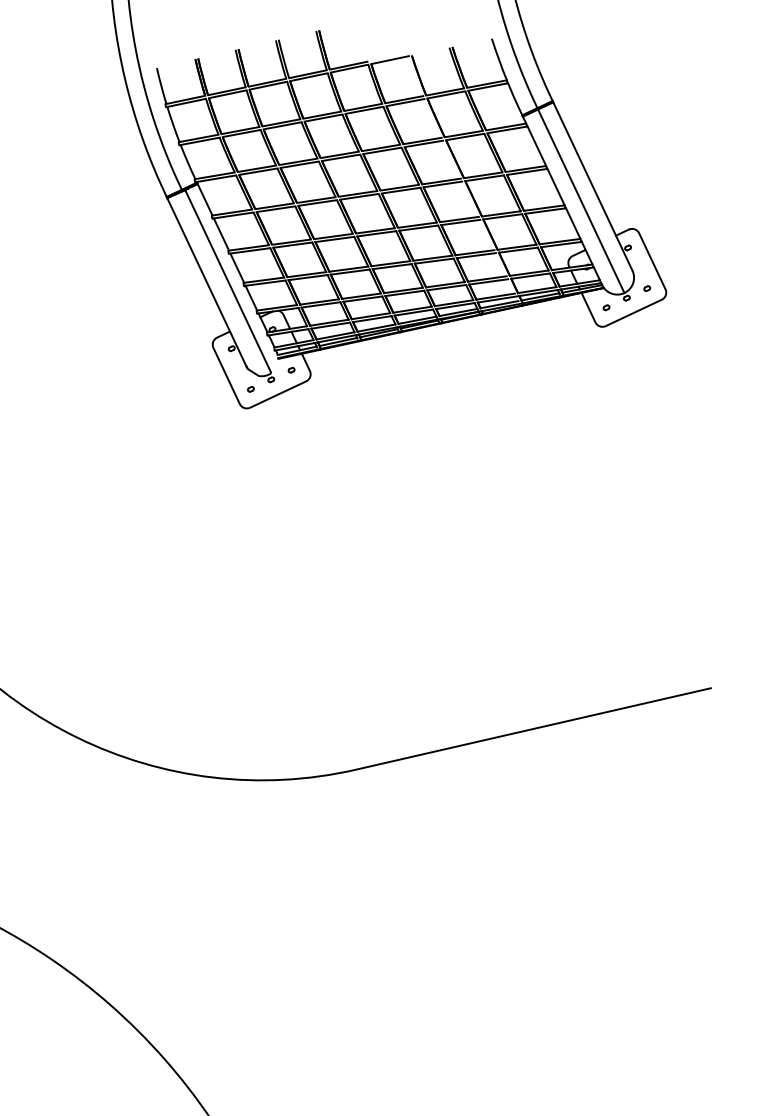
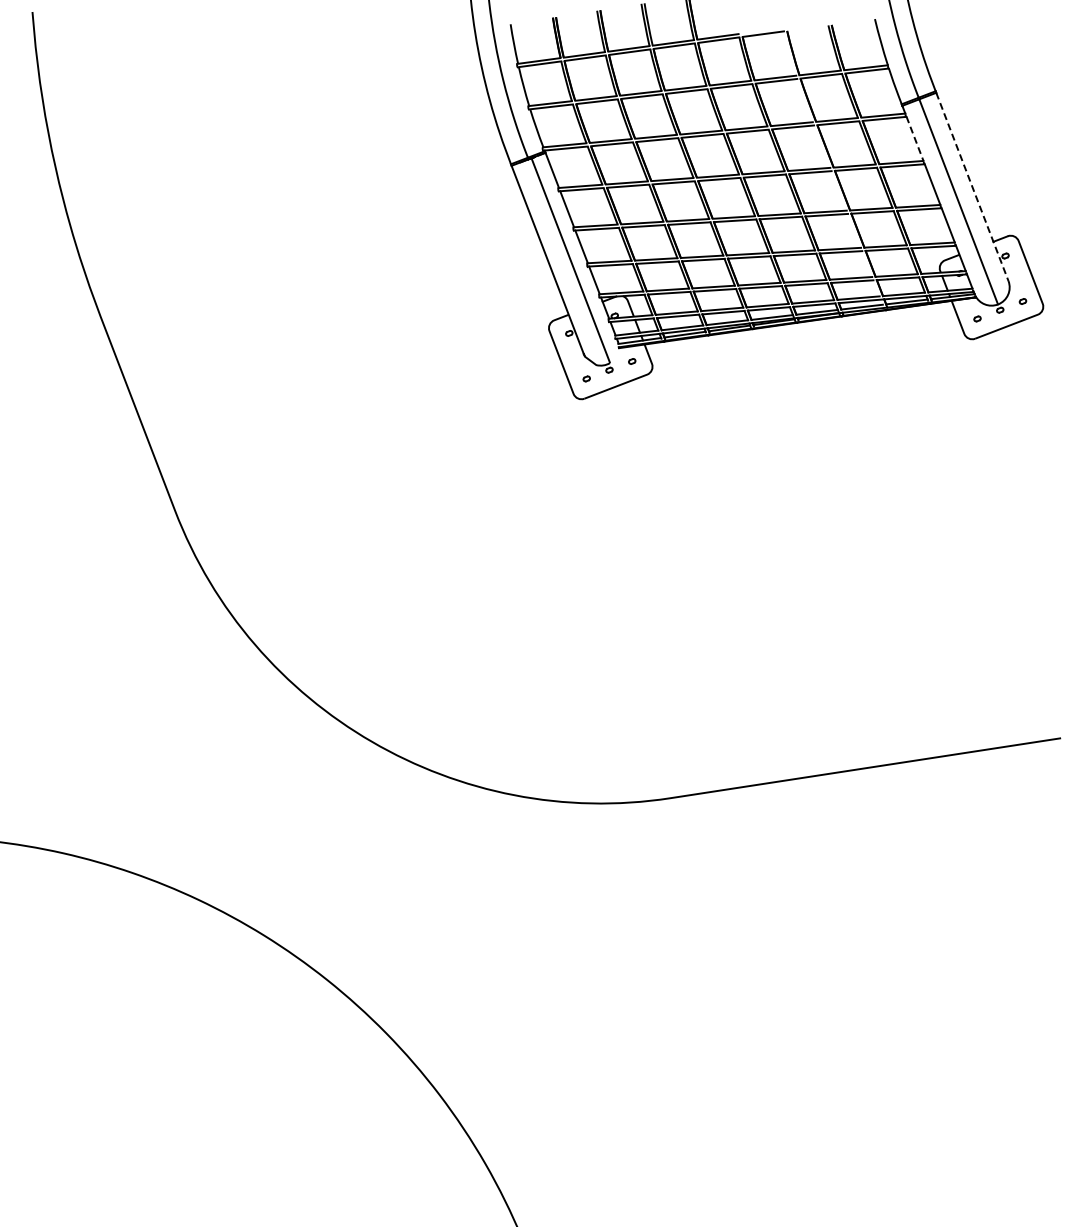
line: (536, 145) -> (914, 138), solid -> dashed
line: (592, 186) -> (972, 186), solid -> dashed

